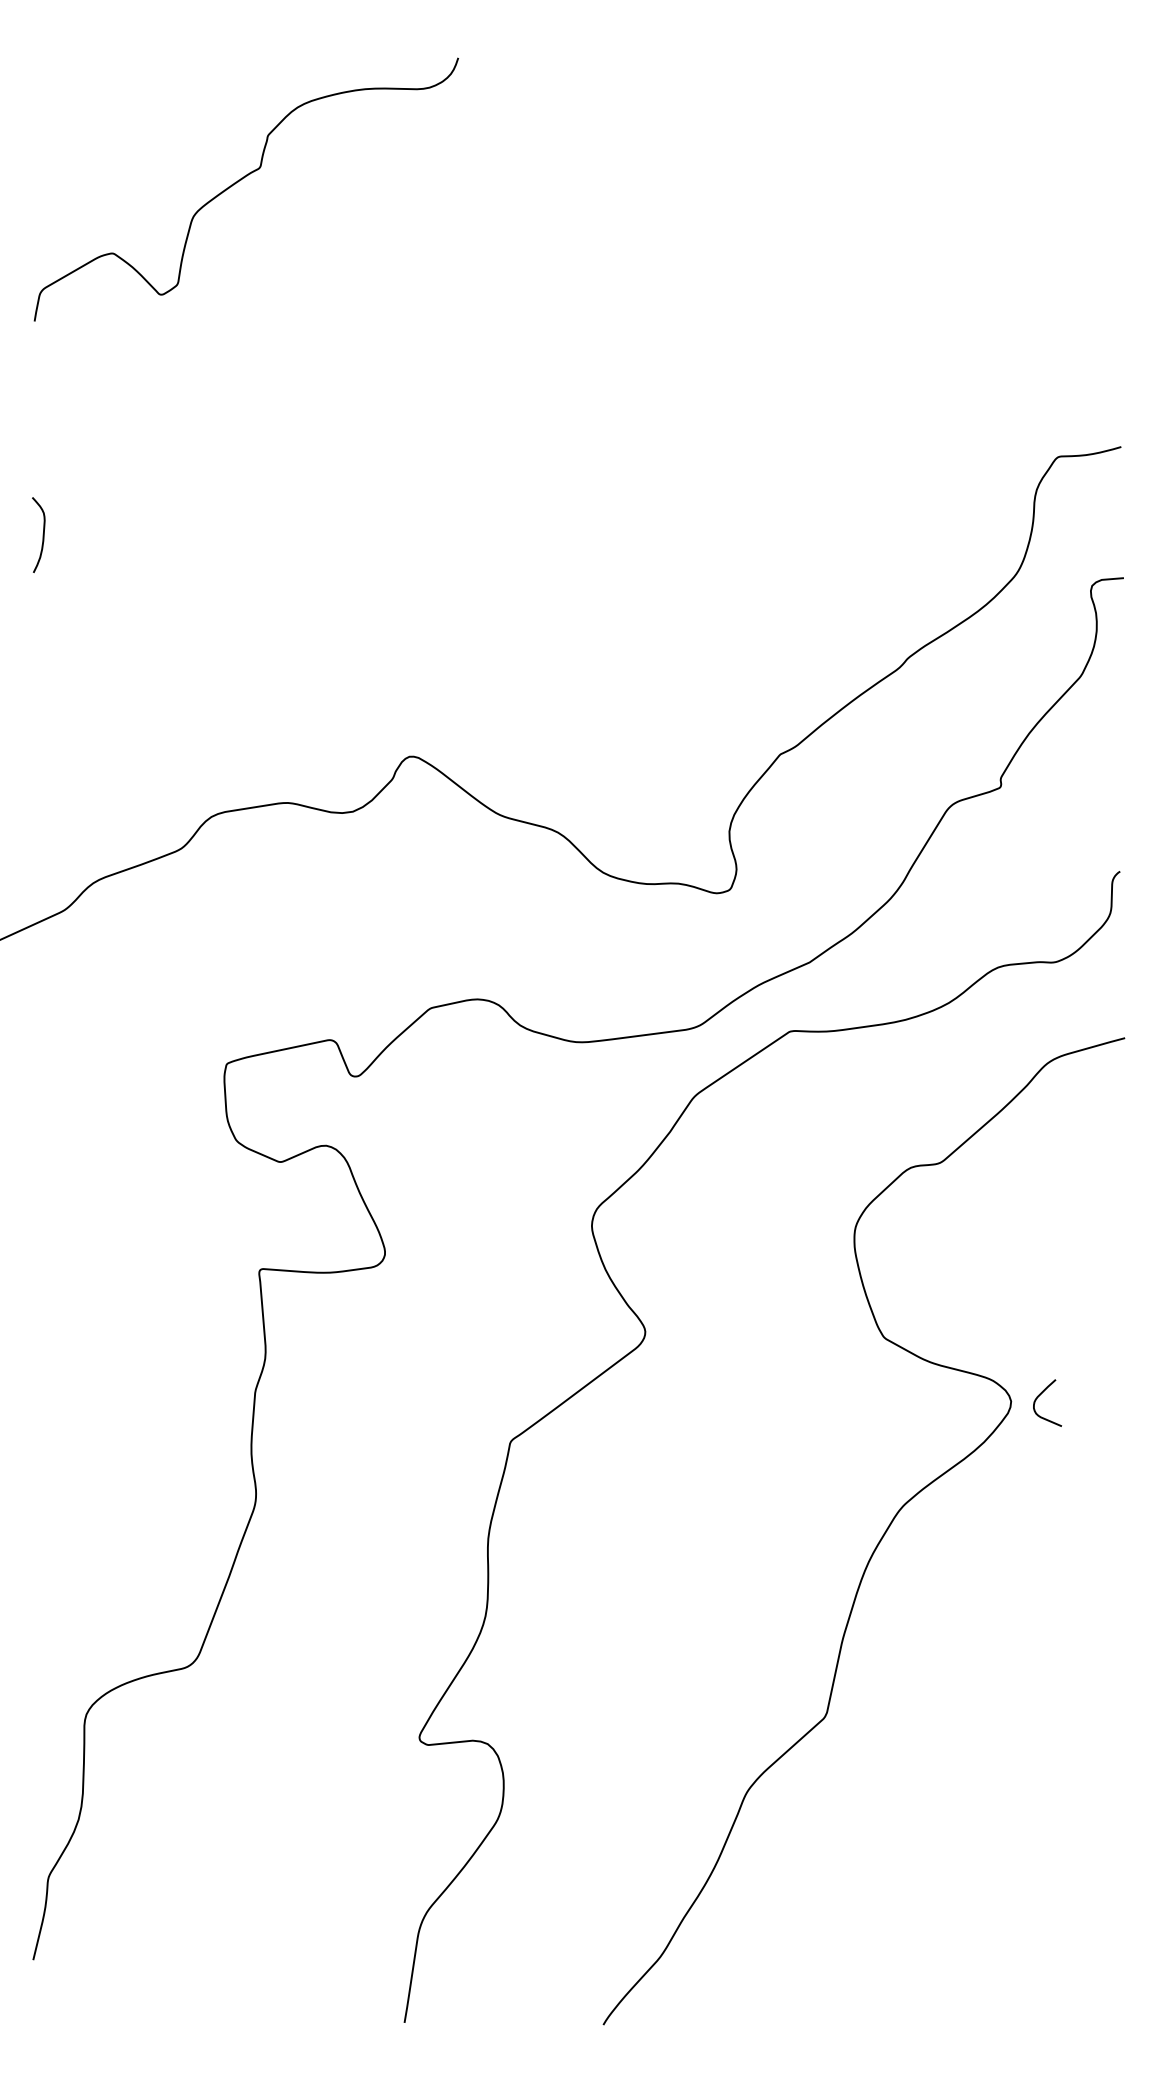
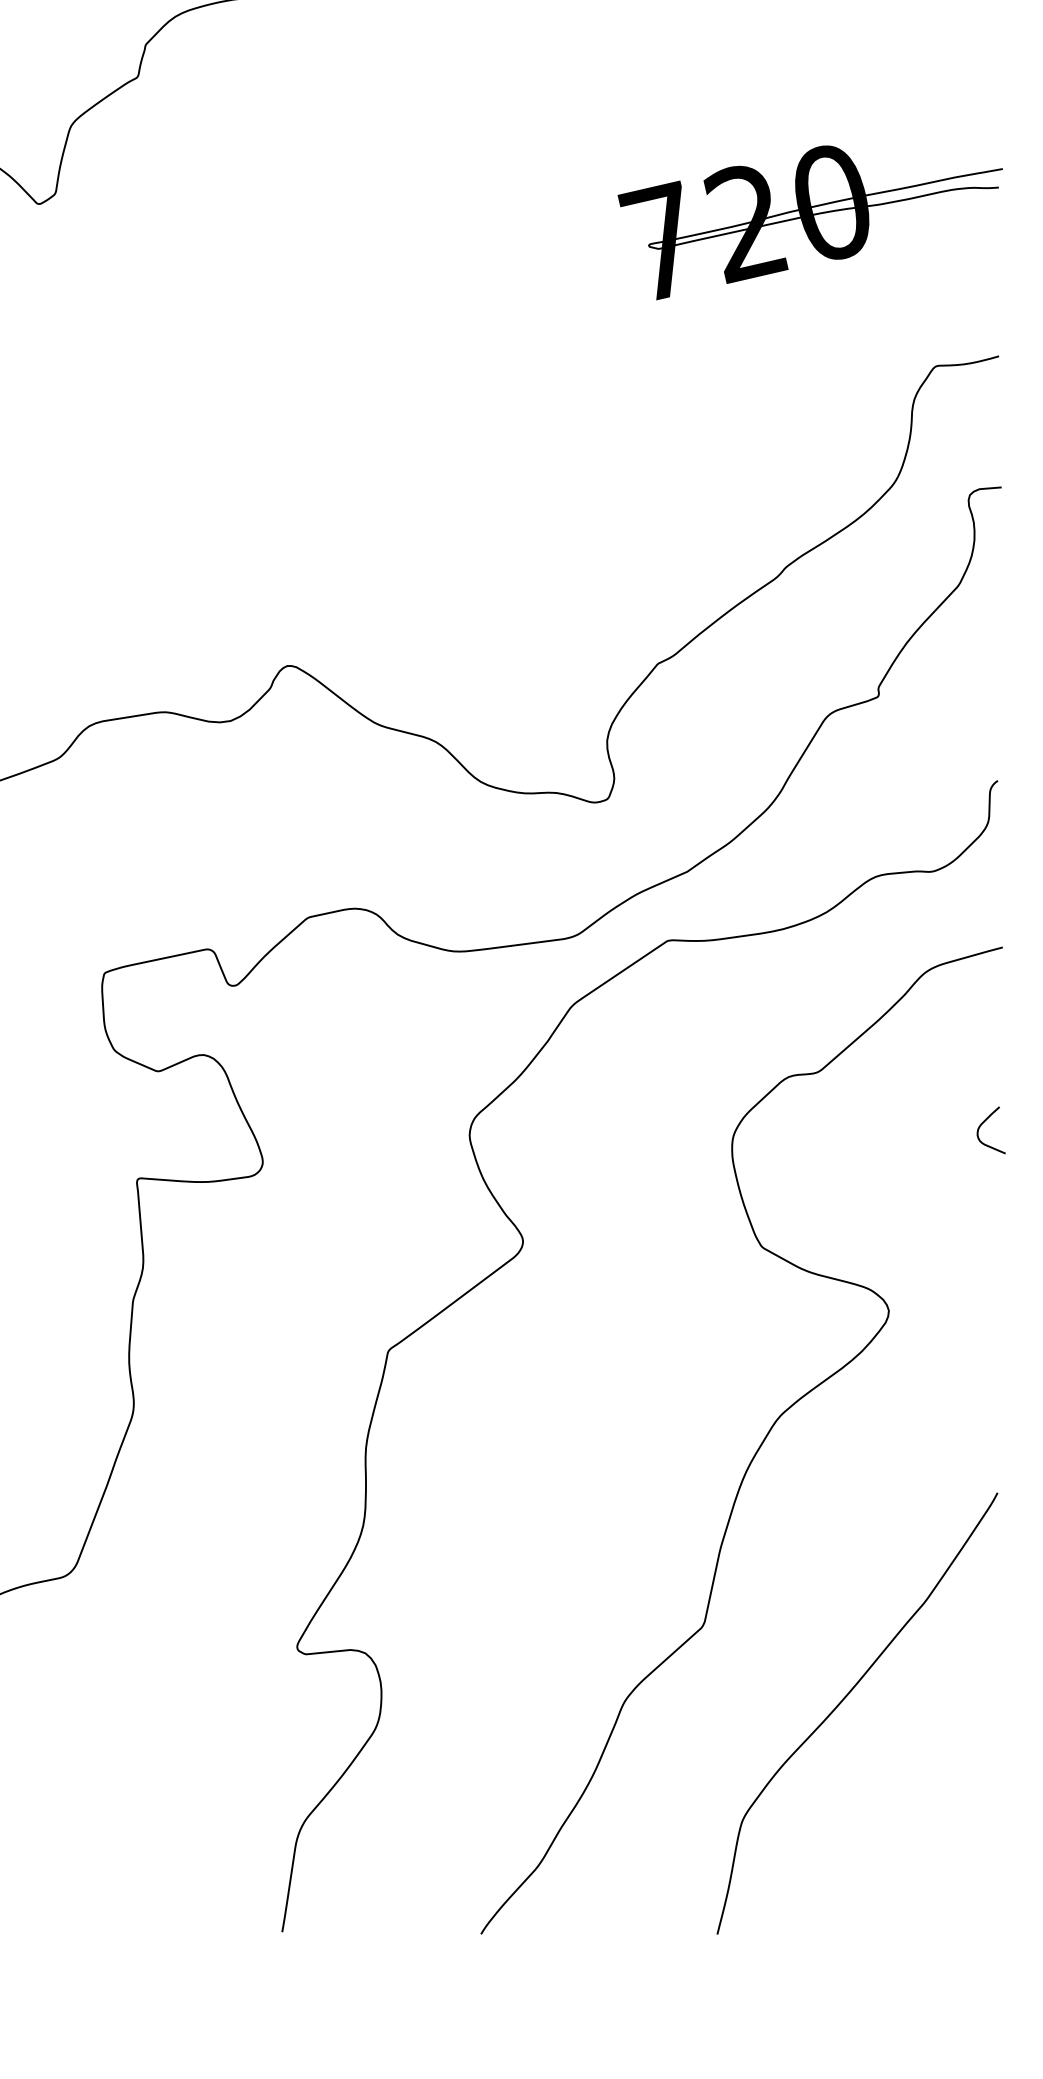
part: (932, 313) -> (810, 222), added
curve: (1040, 1395) -> (984, 1122), moved
curve: (963, 1794) -> (841, 1703), added

